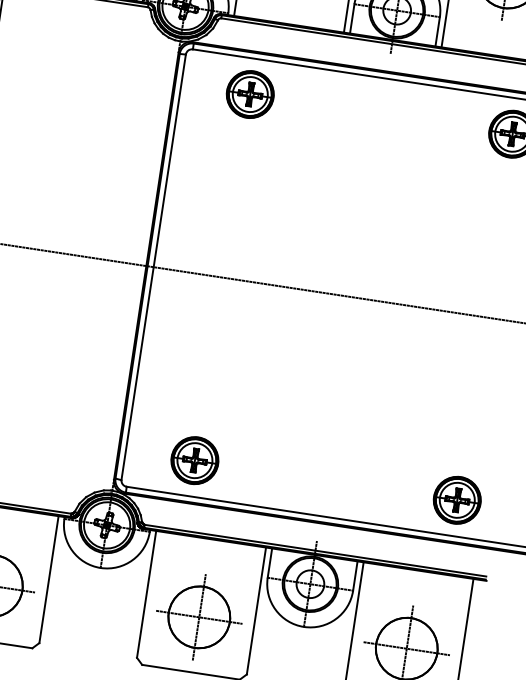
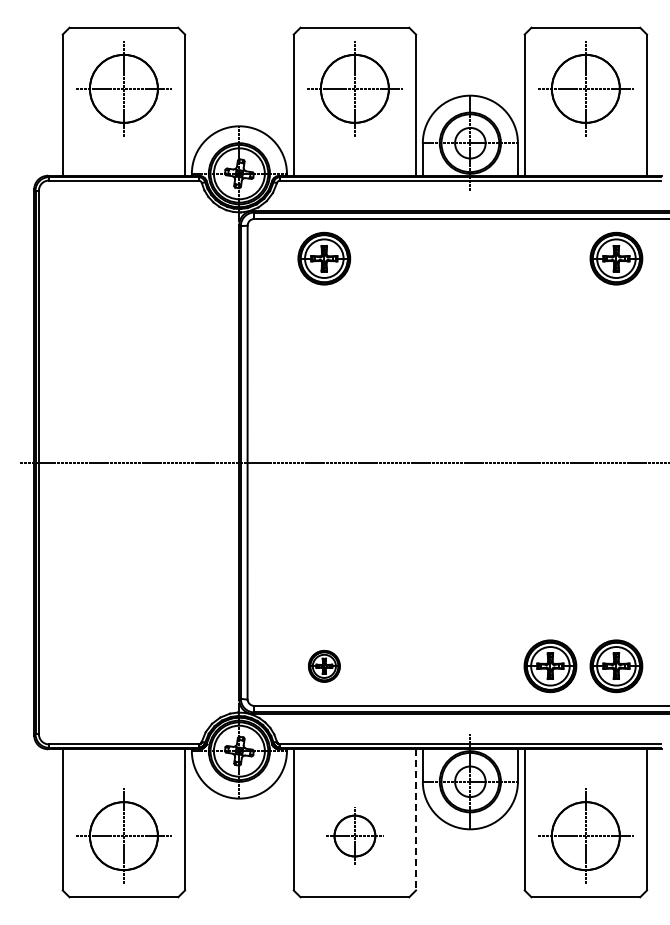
part: (195, 460) -> (324, 666), size x0.6
part: (398, 491) -> (550, 666), added
line: (256, 610) -> (416, 819), solid -> dashed
part: (199, 616) -> (354, 835), size x0.6

